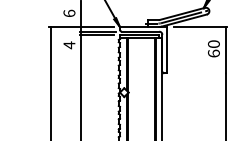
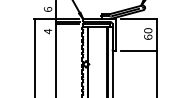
line: (199, 72) -> (138, 50), added

